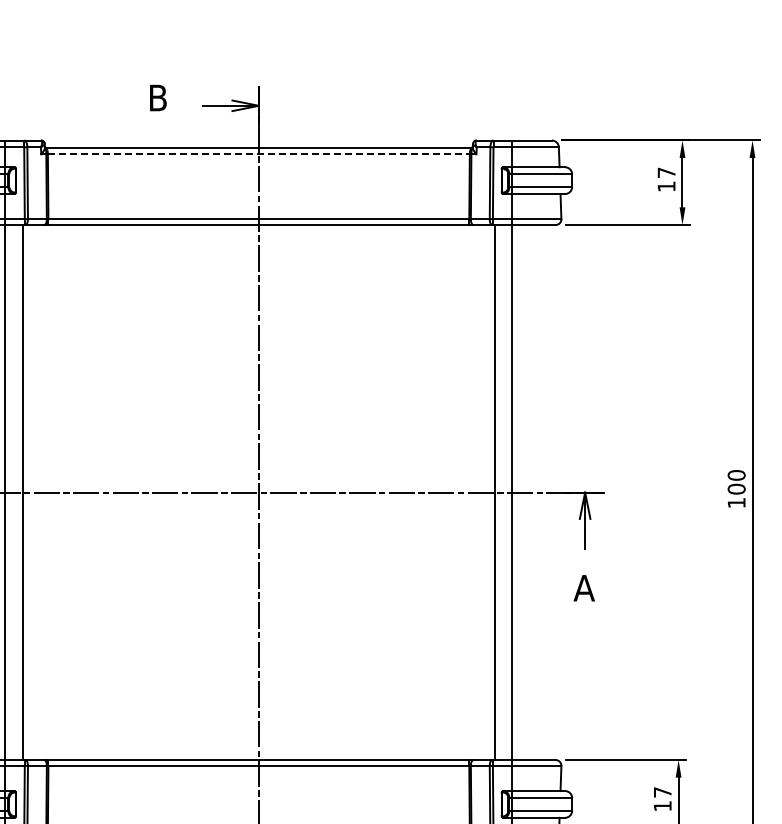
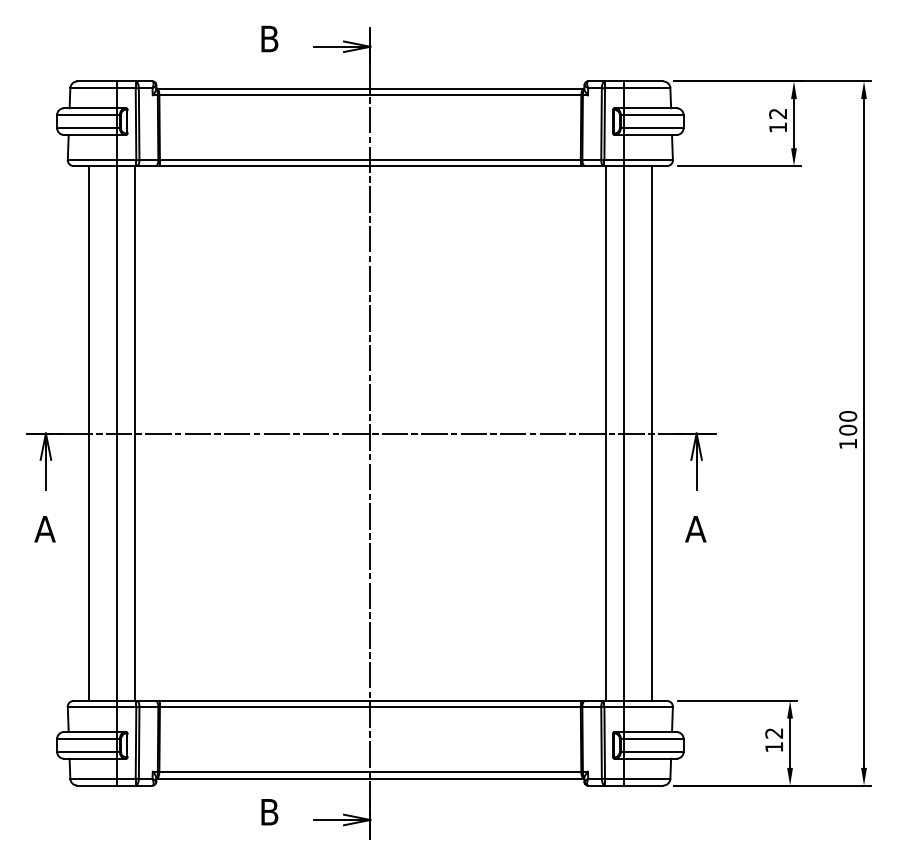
line: (259, 154) -> (370, 95), dashed -> solid
text: (666, 172) -> (777, 113), 17 -> 12
line: (540, 492) -> (651, 433), added
text: (662, 792) -> (773, 733), 17 -> 12

